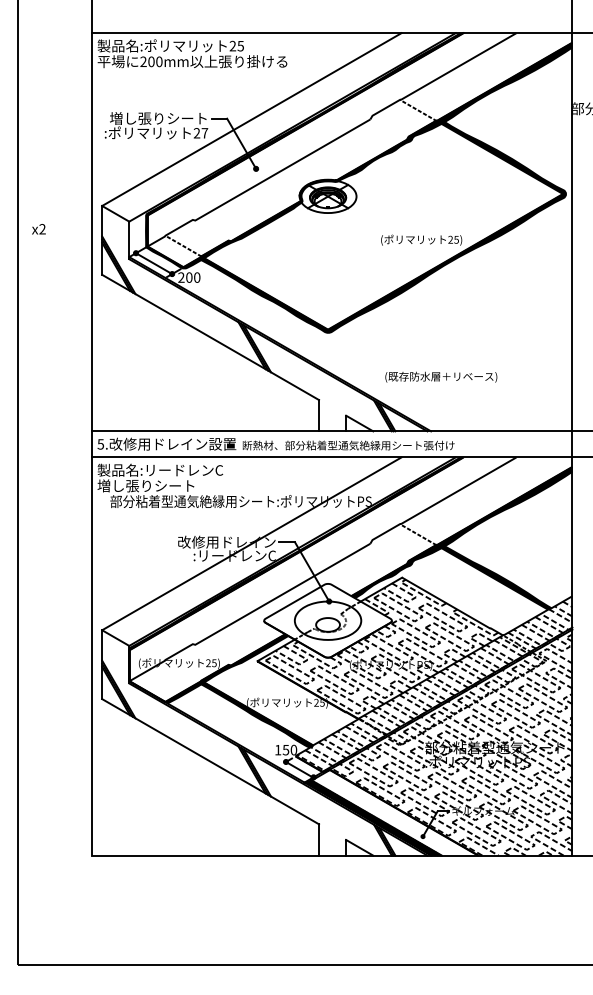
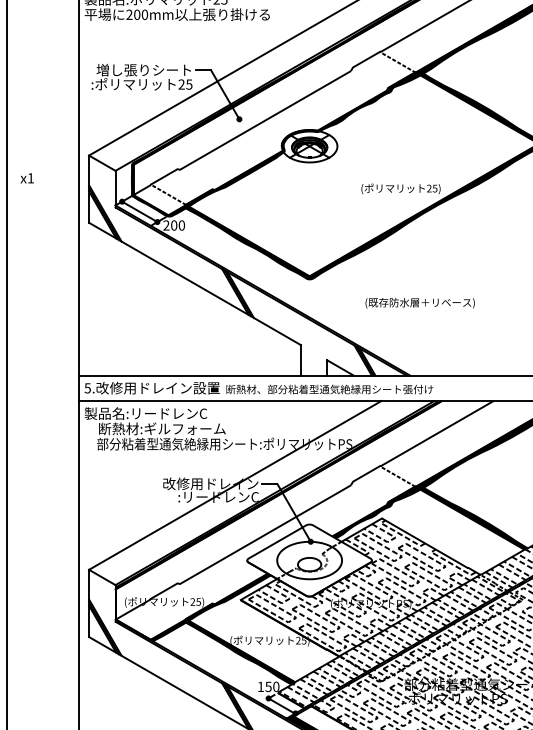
text: (204, 133) -> (188, 84), 27 -> 25
text: (42, 229) -> (30, 178), x2 -> x1
text: (441, 376) -> (420, 302), moved
text: (169, 485) -> (154, 428), 増し張りシート -> 断熱材:ギルフォーム

